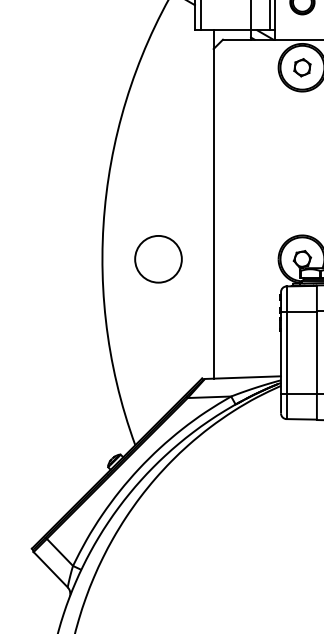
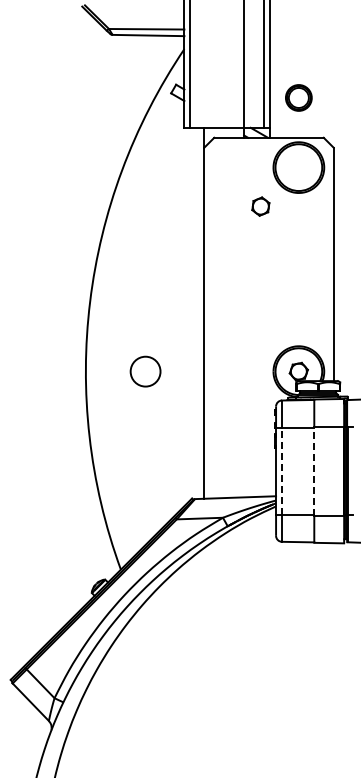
part: (302, 67) -> (260, 206), moved
circle: (158, 259) -> (145, 371), size x0.6
line: (317, 352) -> (314, 470), solid -> dashed
line: (286, 353) -> (281, 471), solid -> dashed

